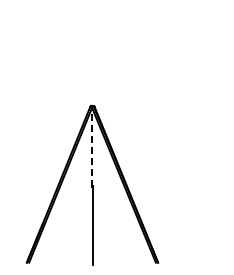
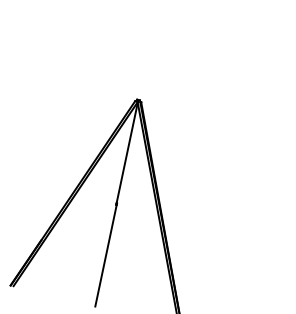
line: (92, 146) -> (127, 152), dashed -> solid

